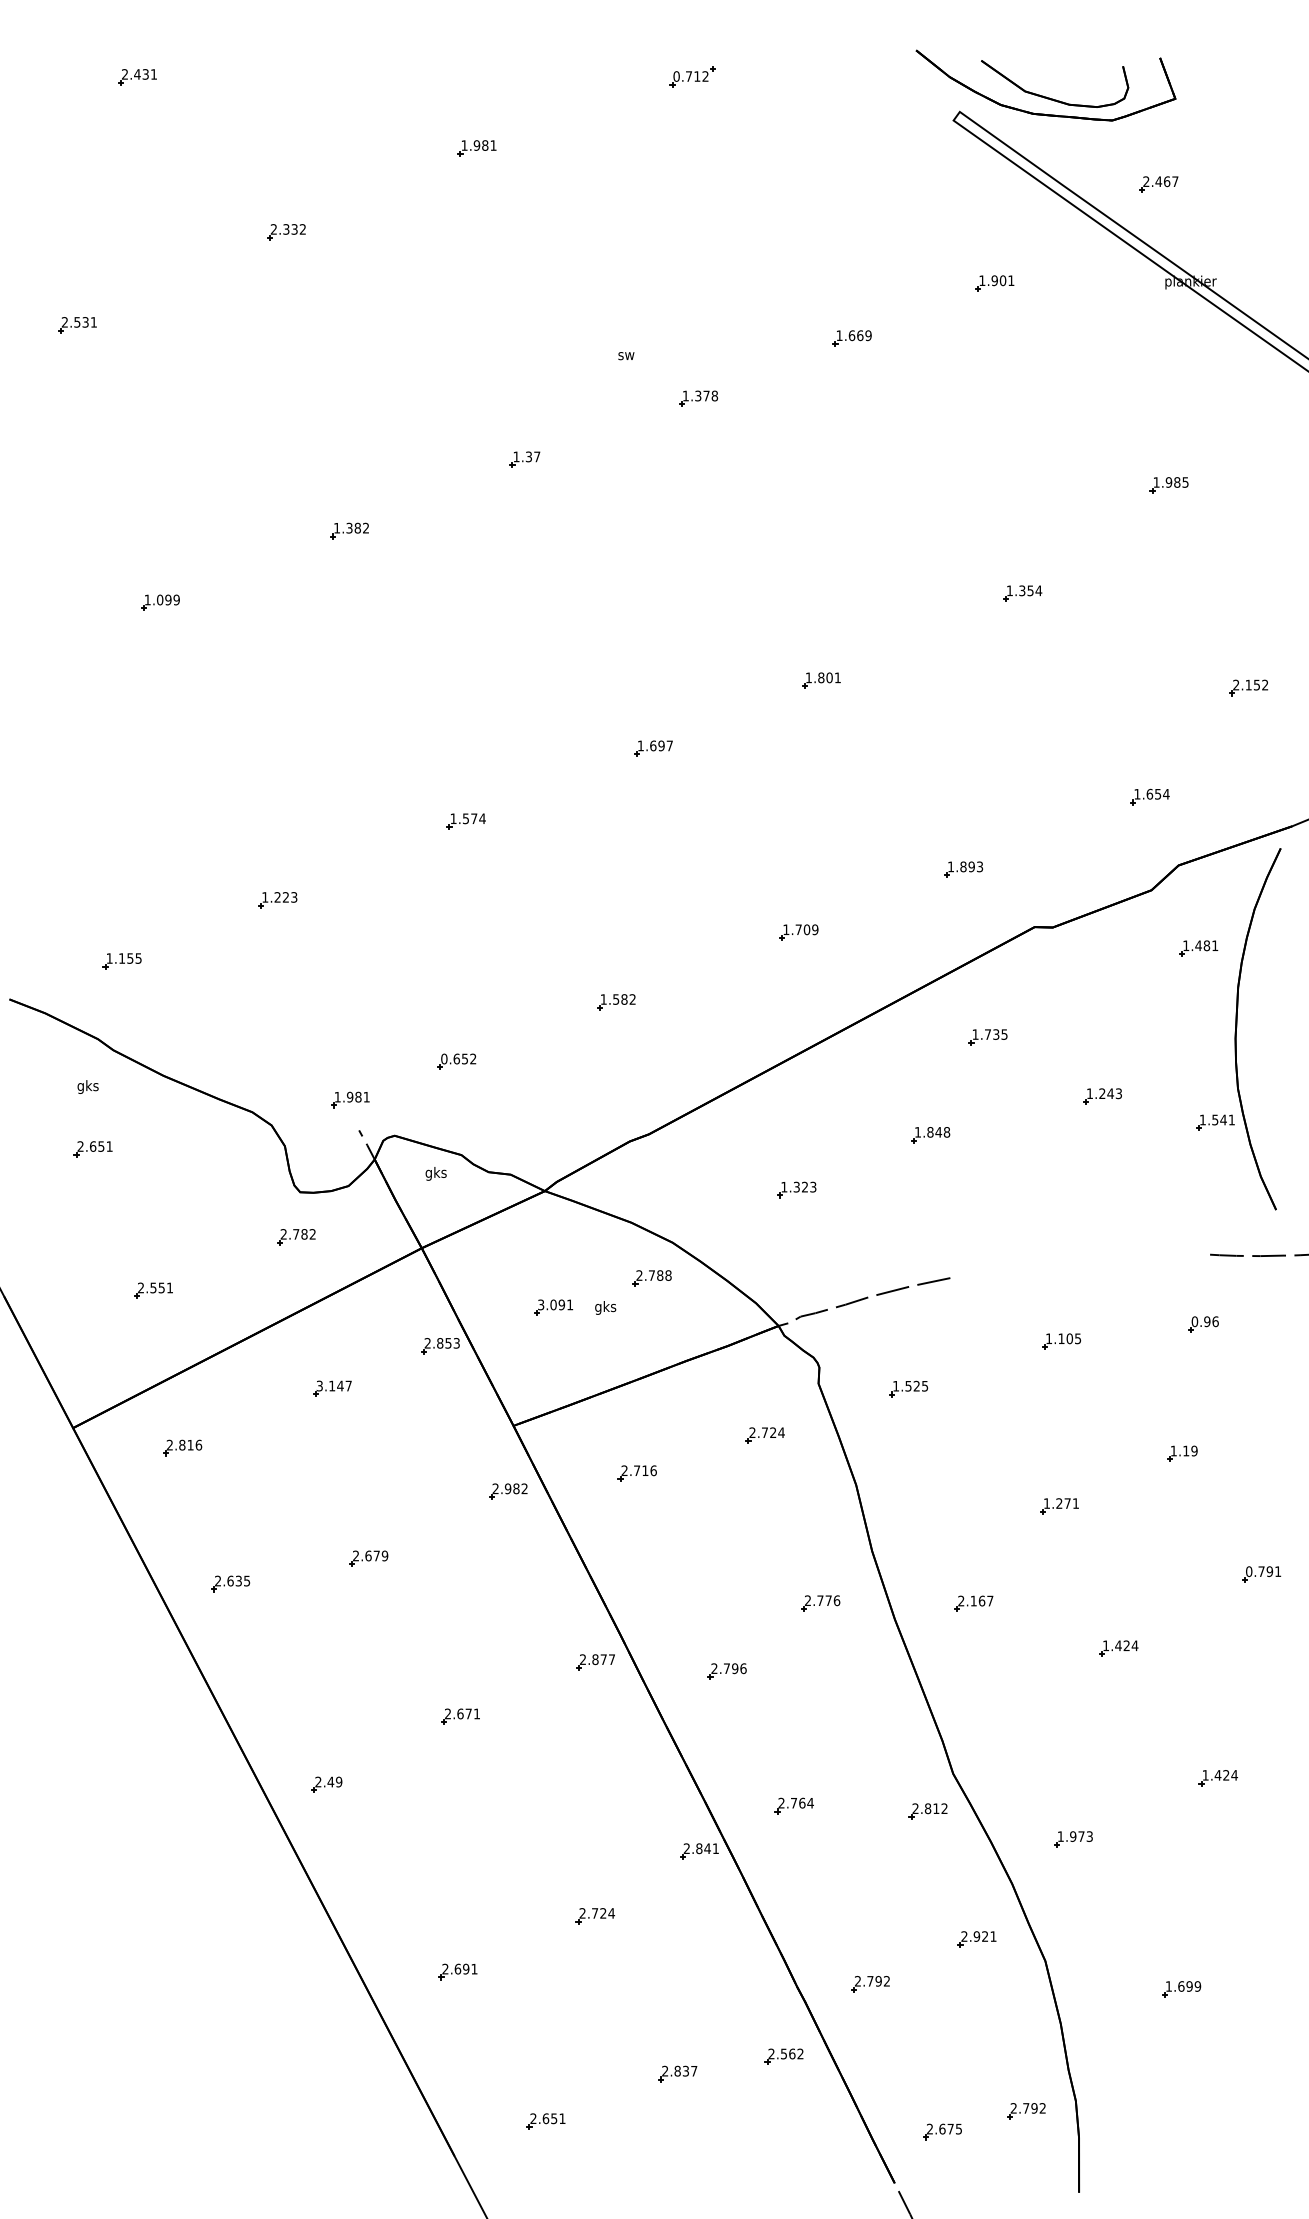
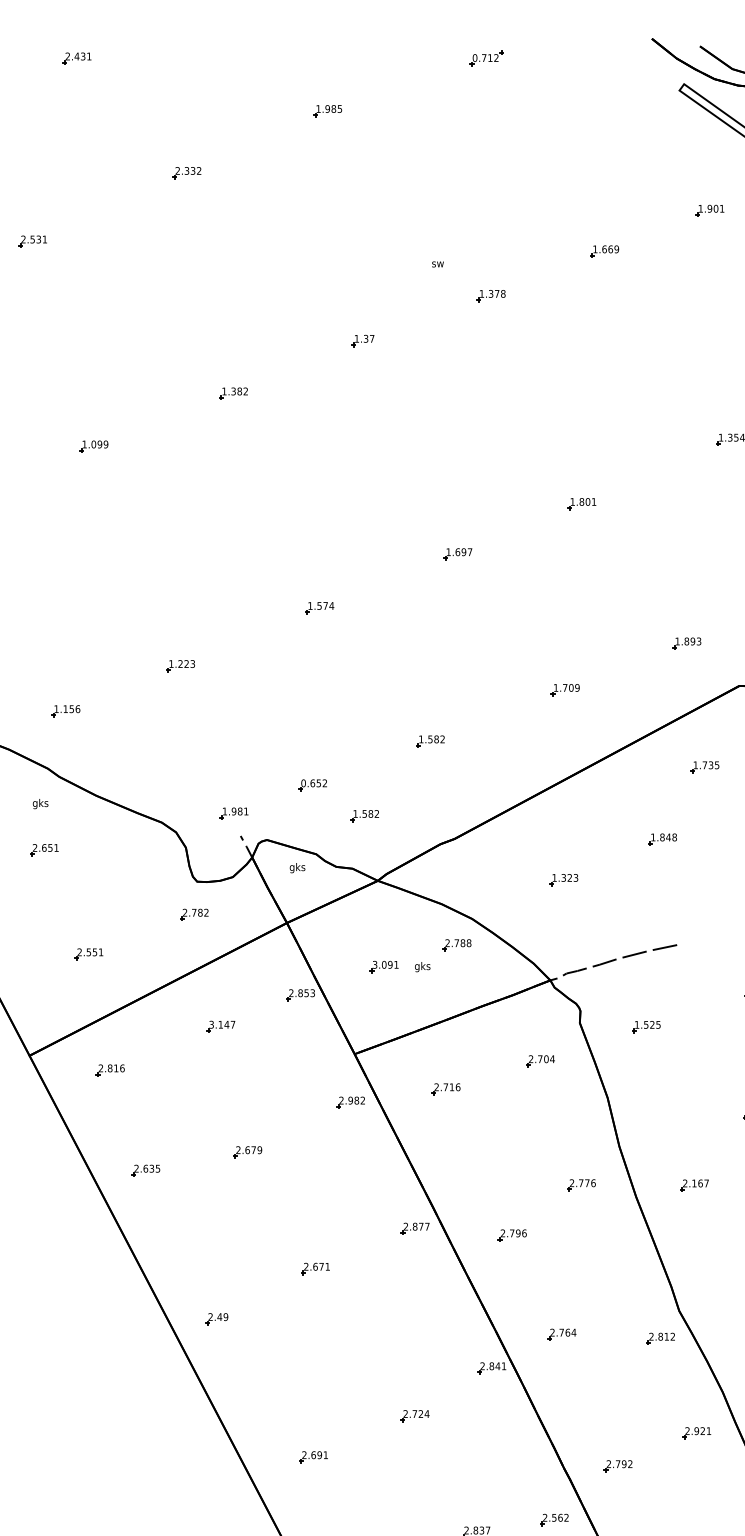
text: (493, 145) -> (339, 108), 1.981 -> 1.985
text: (138, 958) -> (77, 709), 1.155 -> 1.156
part: (527, 1103) -> (364, 816), added
text: (773, 1432) -> (546, 1059), 2.724 -> 2.704

